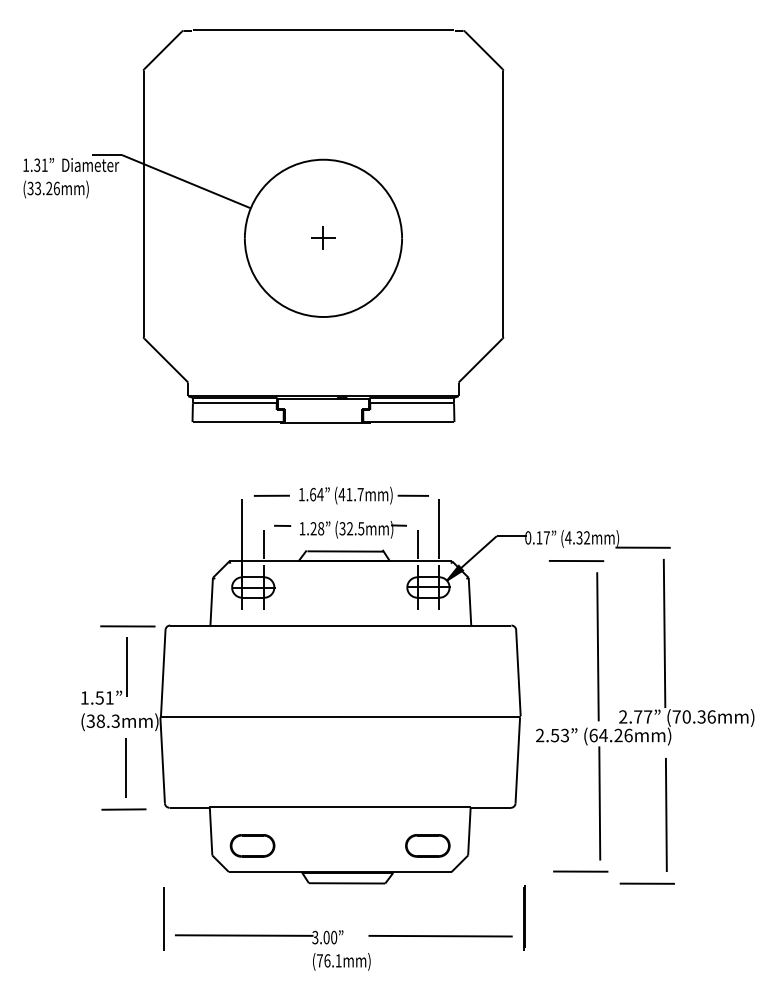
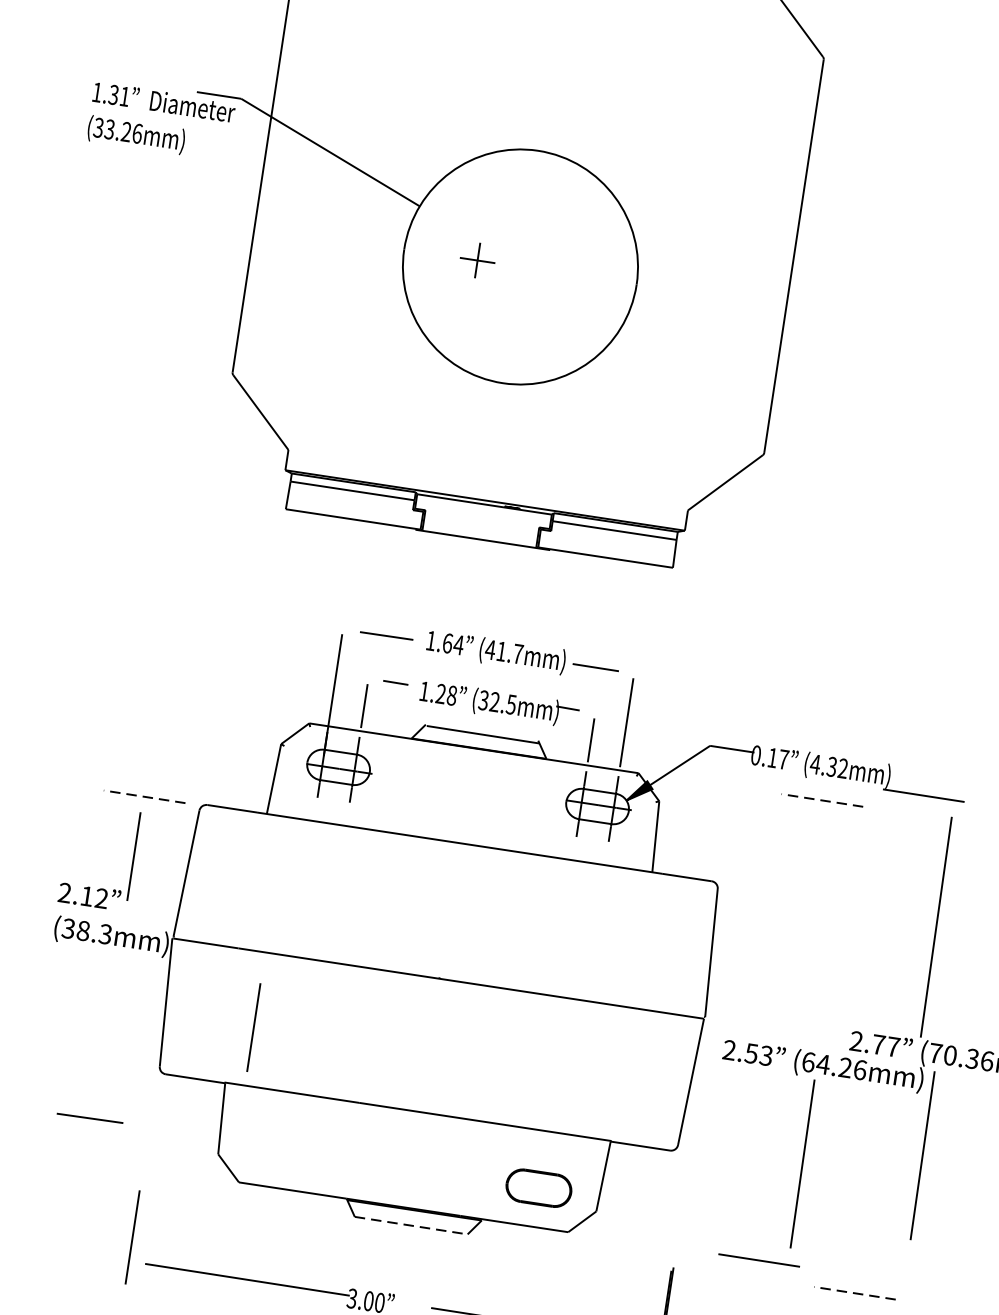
part: (323, 237) -> (477, 259), moved
line: (576, 561) -> (822, 801), solid -> dashed
line: (127, 626) -> (144, 796), solid -> dashed
line: (597, 646) -> (834, 931), removed
text: (96, 697) -> (82, 894), 1.51 -> 2.12
line: (125, 767) -> (252, 1026), moved
line: (123, 809) -> (89, 1118), moved
line: (666, 814) -> (922, 1155), moved
part: (252, 845) -> (279, 1148), removed
line: (347, 883) -> (411, 1225), solid -> dashed
line: (647, 883) -> (855, 1292), solid -> dashed

